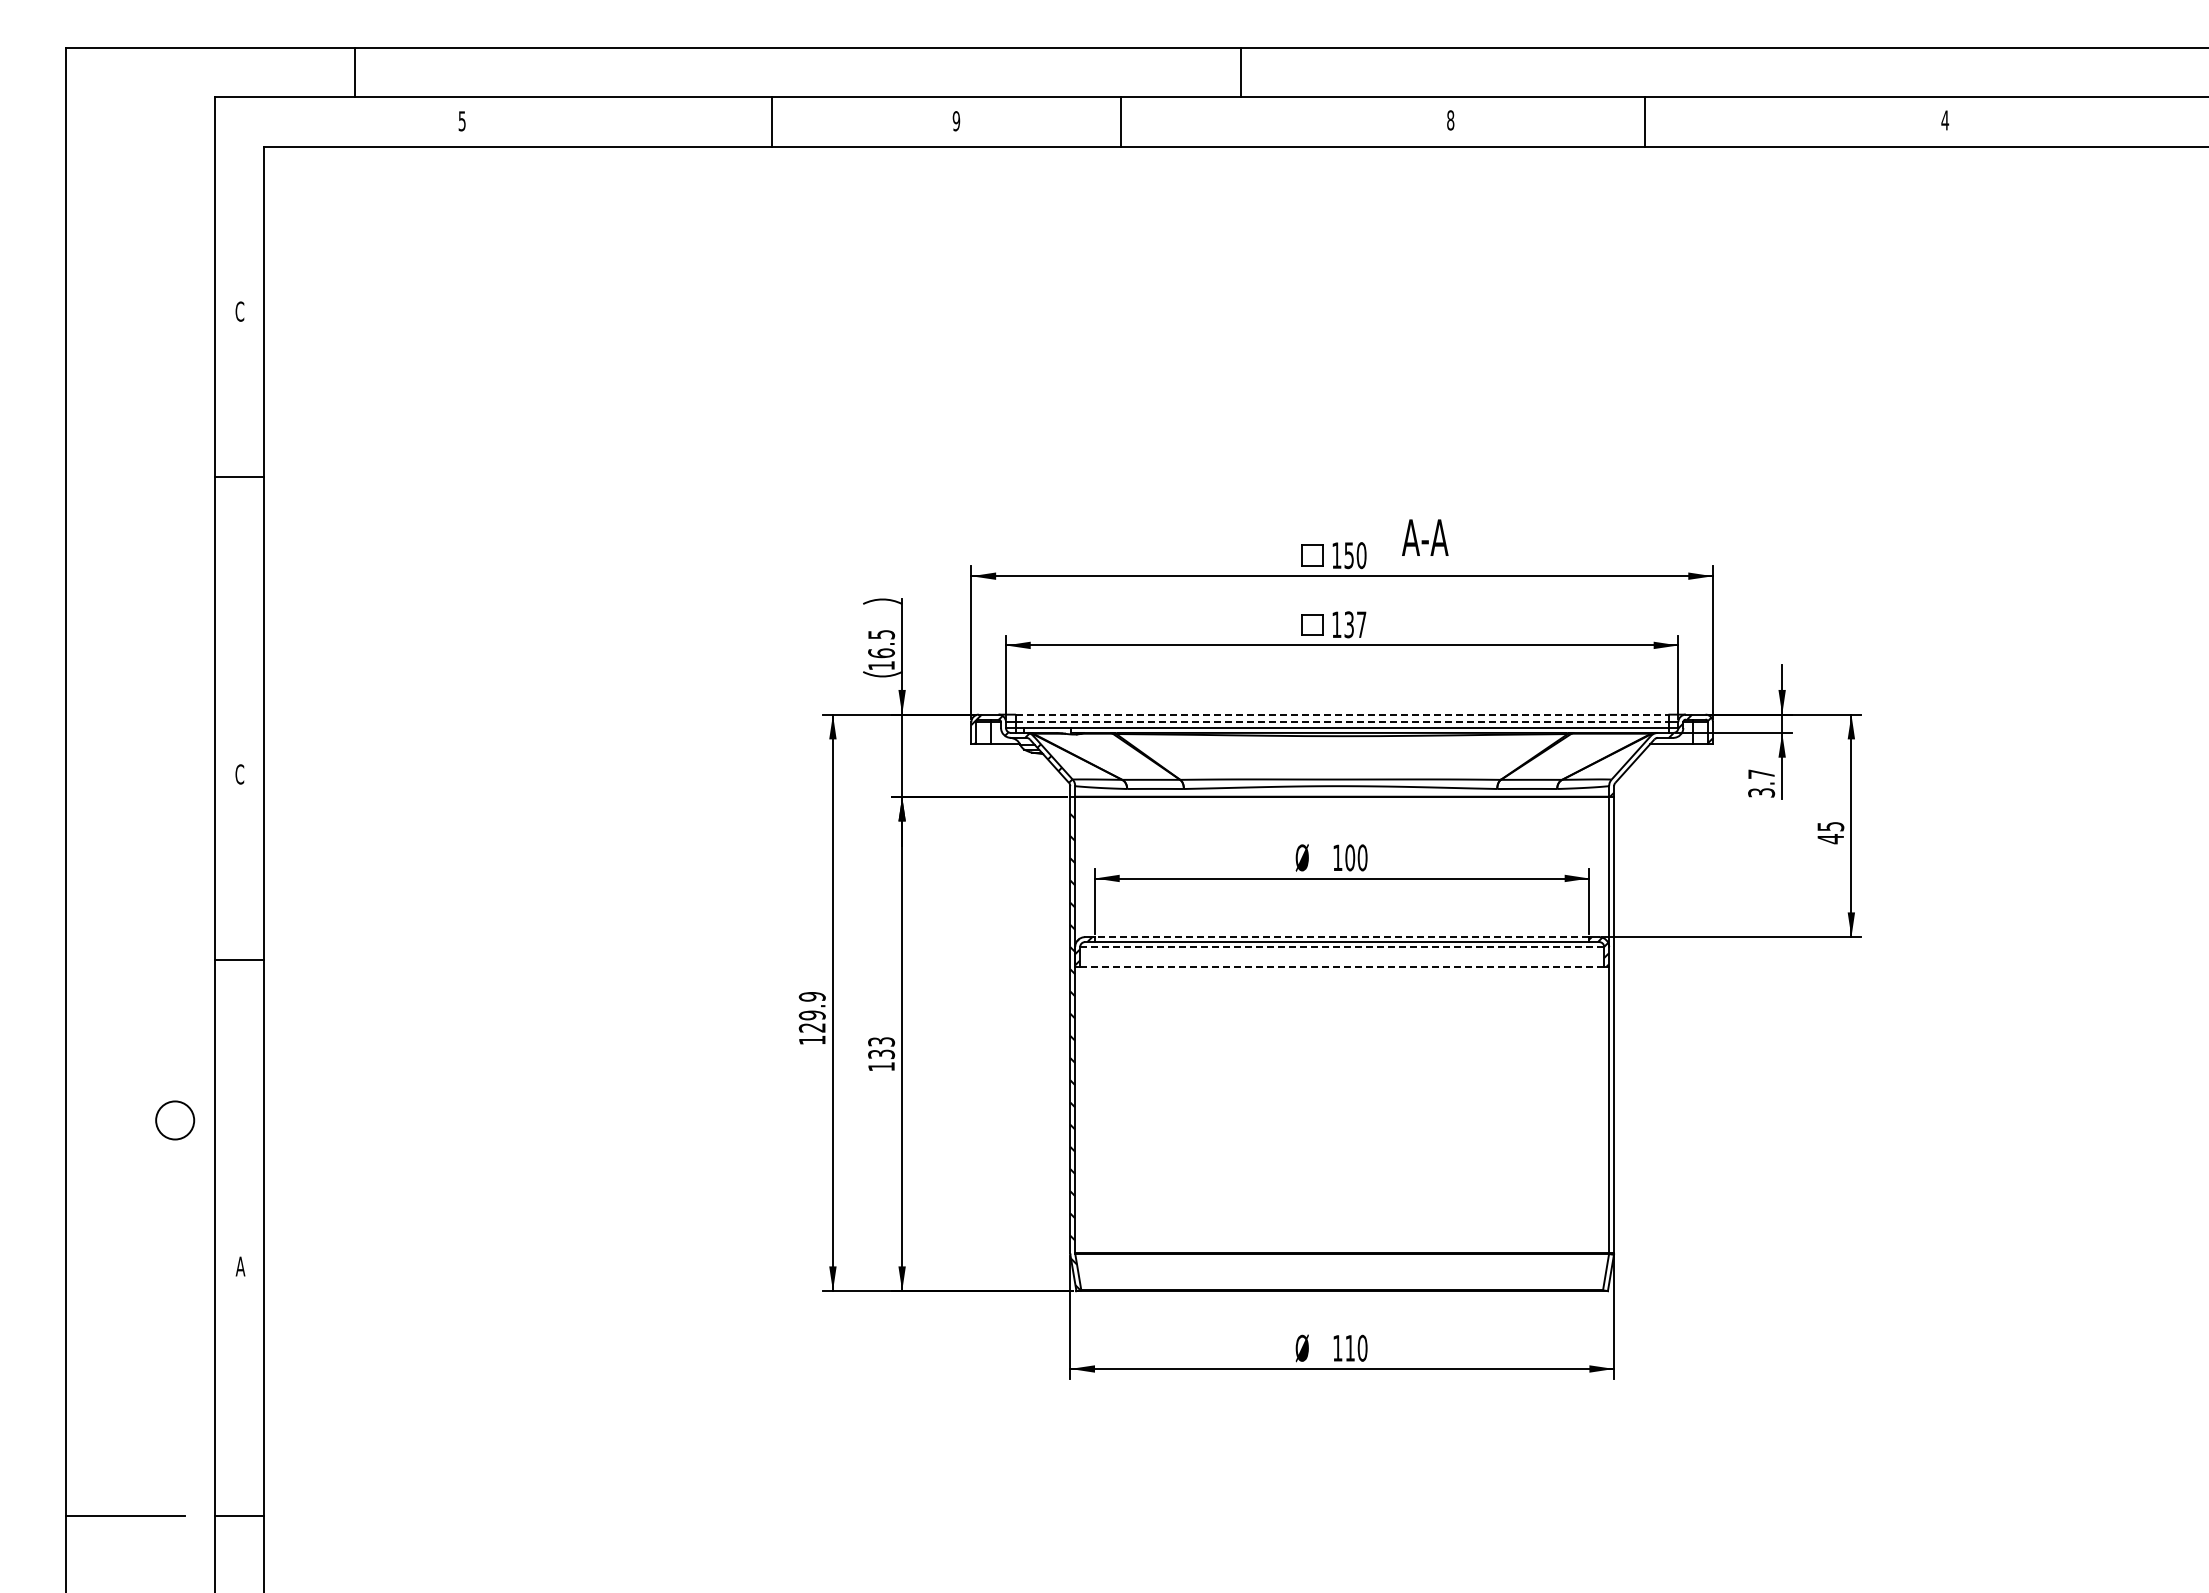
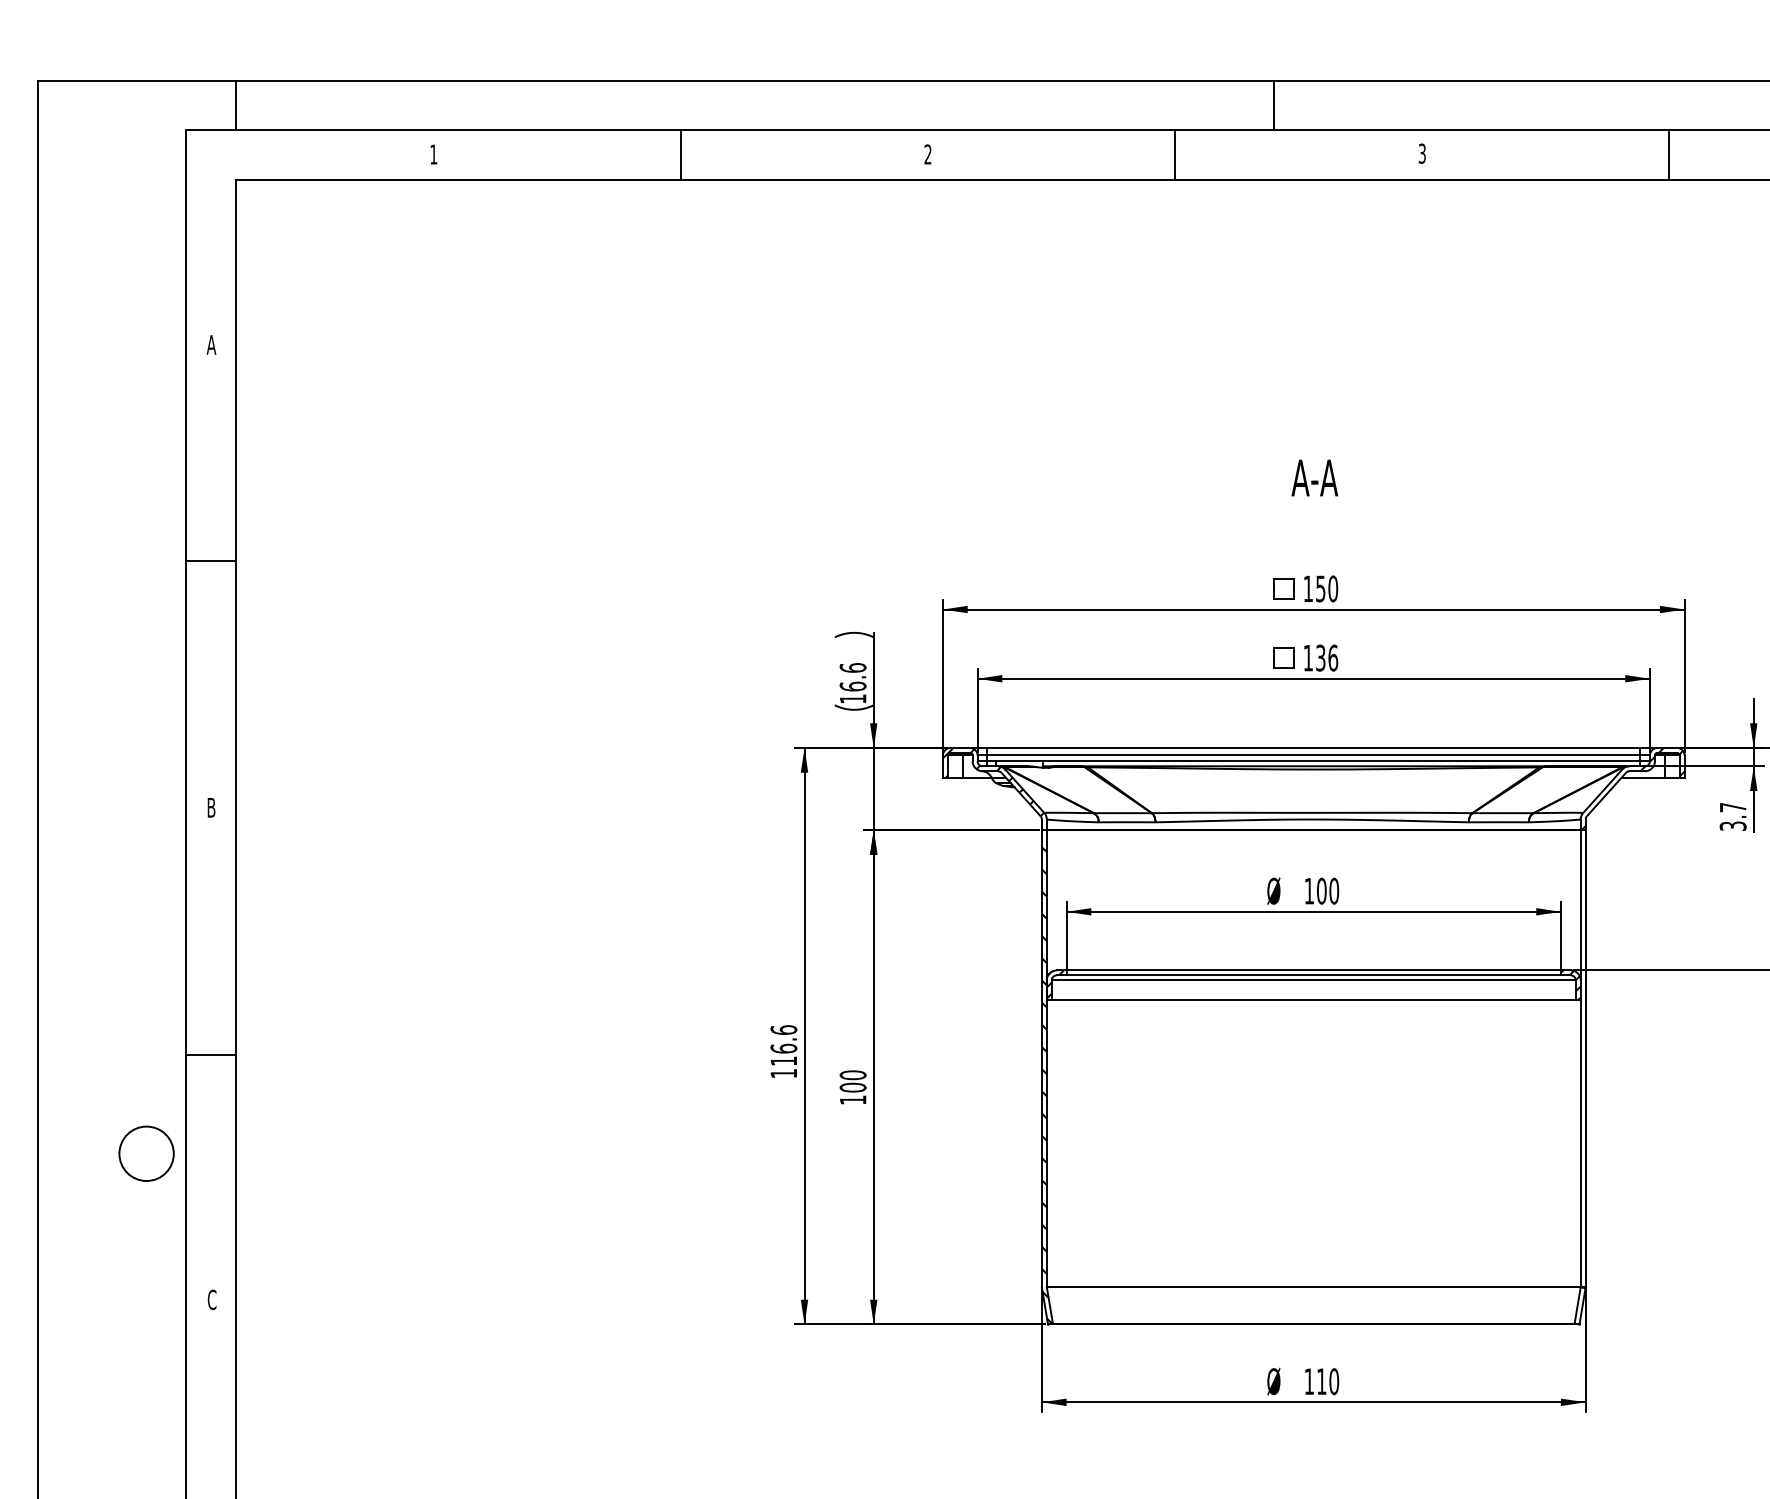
line: (355, 72) -> (236, 105), moved
line: (1241, 72) -> (1274, 105), moved
text: (1450, 120) -> (1422, 153), 8 -> 3
text: (461, 121) -> (433, 154), 5 -> 1
line: (771, 121) -> (680, 154), moved
text: (956, 121) -> (928, 154), 9 -> 2
line: (1121, 121) -> (1175, 154), moved
line: (1644, 121) -> (1669, 154), moved
text: (239, 311) -> (211, 344), C -> A
line: (239, 477) -> (211, 560), moved
text: (1425, 537) -> (1315, 477), moved
text: (1361, 624) -> (1333, 657), 137 -> 136
text: (881, 634) -> (853, 667), 16.5 -> 16.6
line: (1342, 714) -> (1314, 747), dashed -> solid
line: (1342, 722) -> (1314, 755), dashed -> solid
text: (239, 774) -> (211, 807), C -> B
line: (1341, 937) -> (1313, 970), dashed -> solid
line: (1341, 947) -> (1313, 980), dashed -> solid
line: (239, 959) -> (211, 1054), moved
line: (1341, 966) -> (1313, 999), dashed -> solid
text: (811, 1011) -> (783, 1044), 129.9 -> 116.6
text: (881, 1048) -> (853, 1081), 133 -> 100
circle: (175, 1120) -> (147, 1153), size x1.43
text: (240, 1266) -> (212, 1299), A -> C

